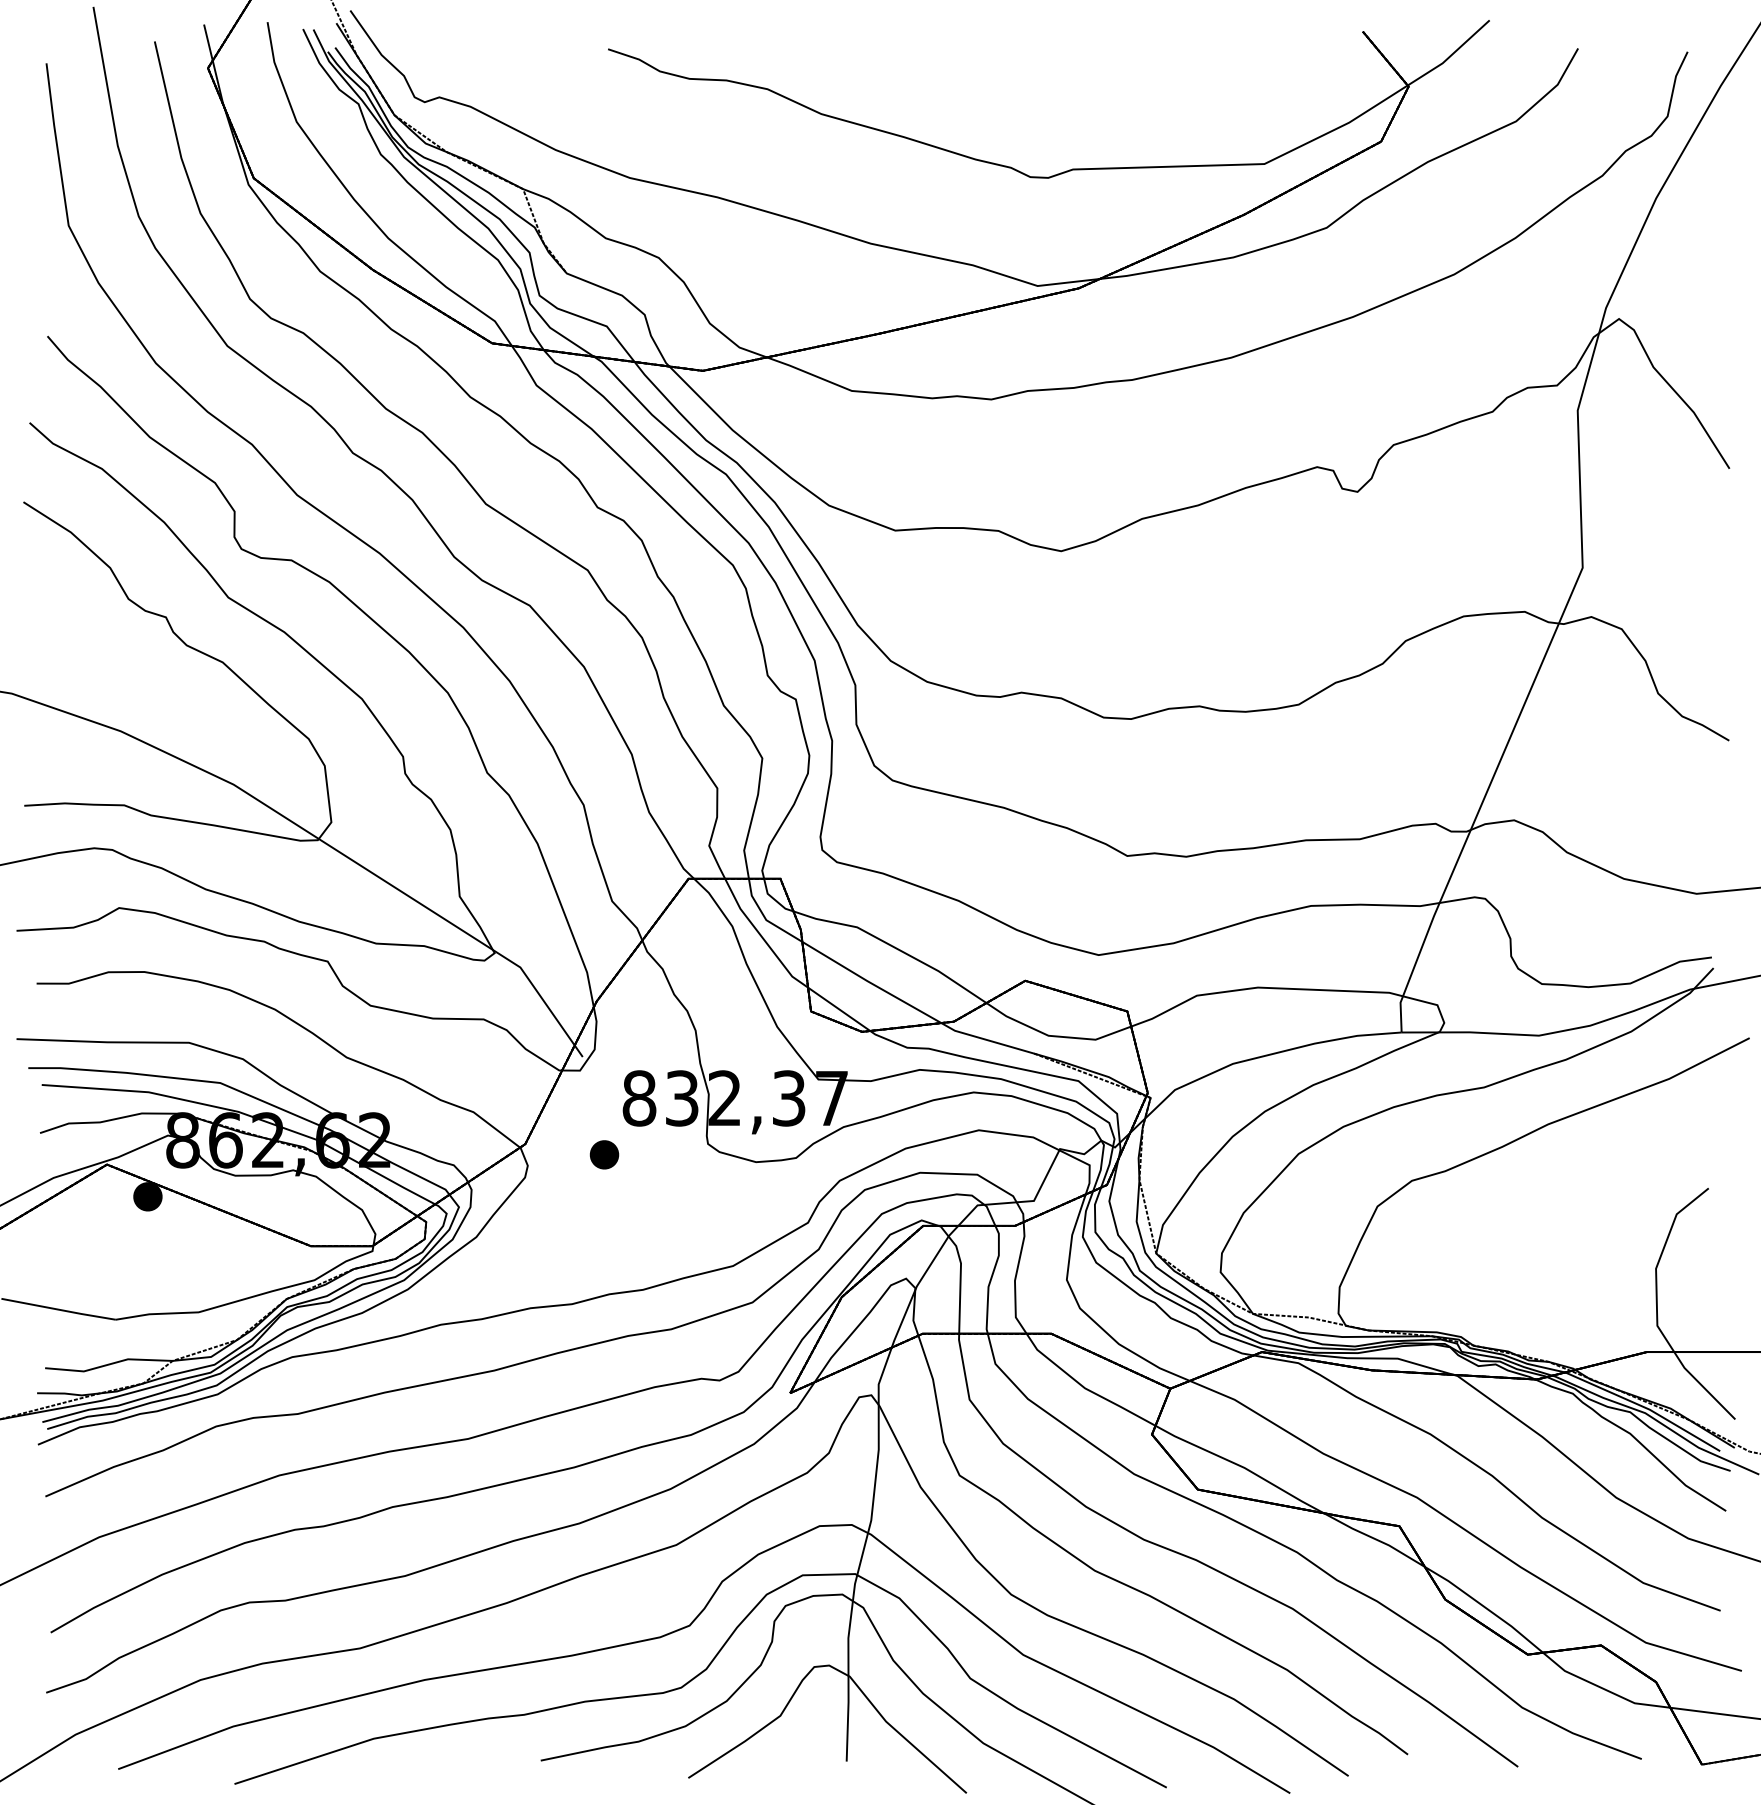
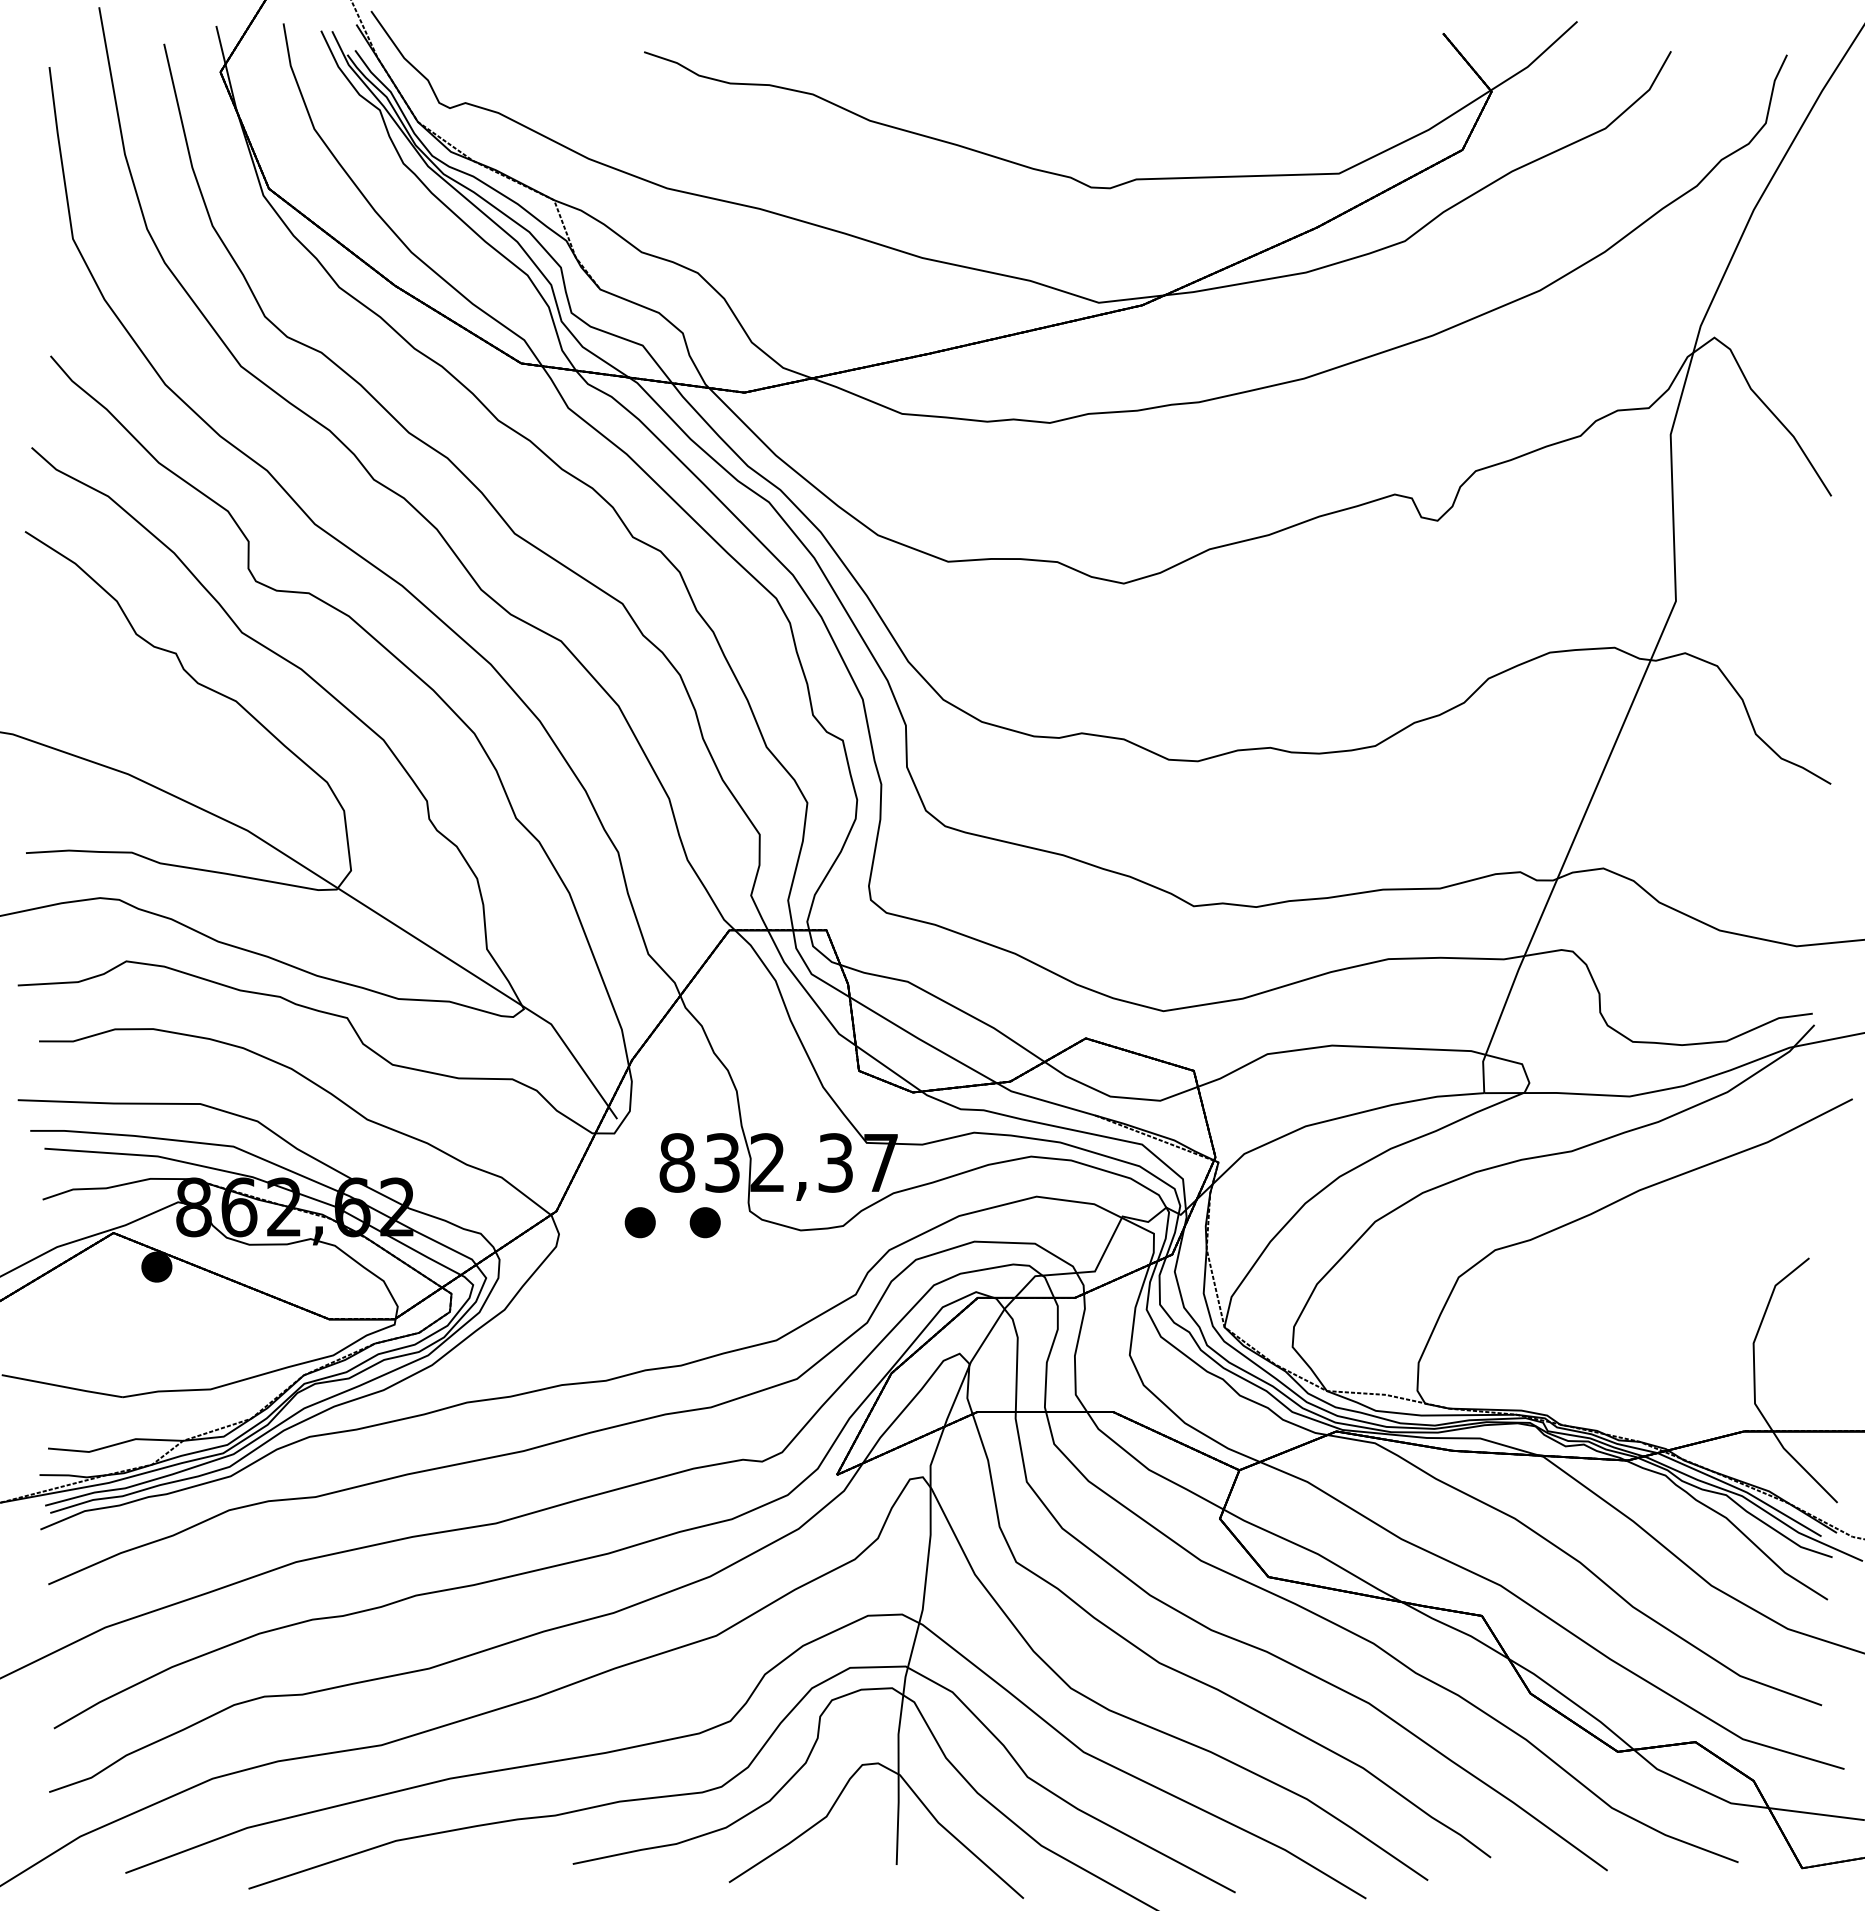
part: (665, 1154) -> (704, 1222), added

